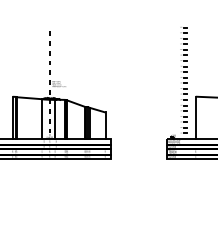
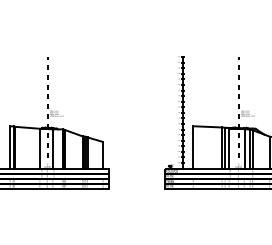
line: (184, 82) -> (182, 112), added

